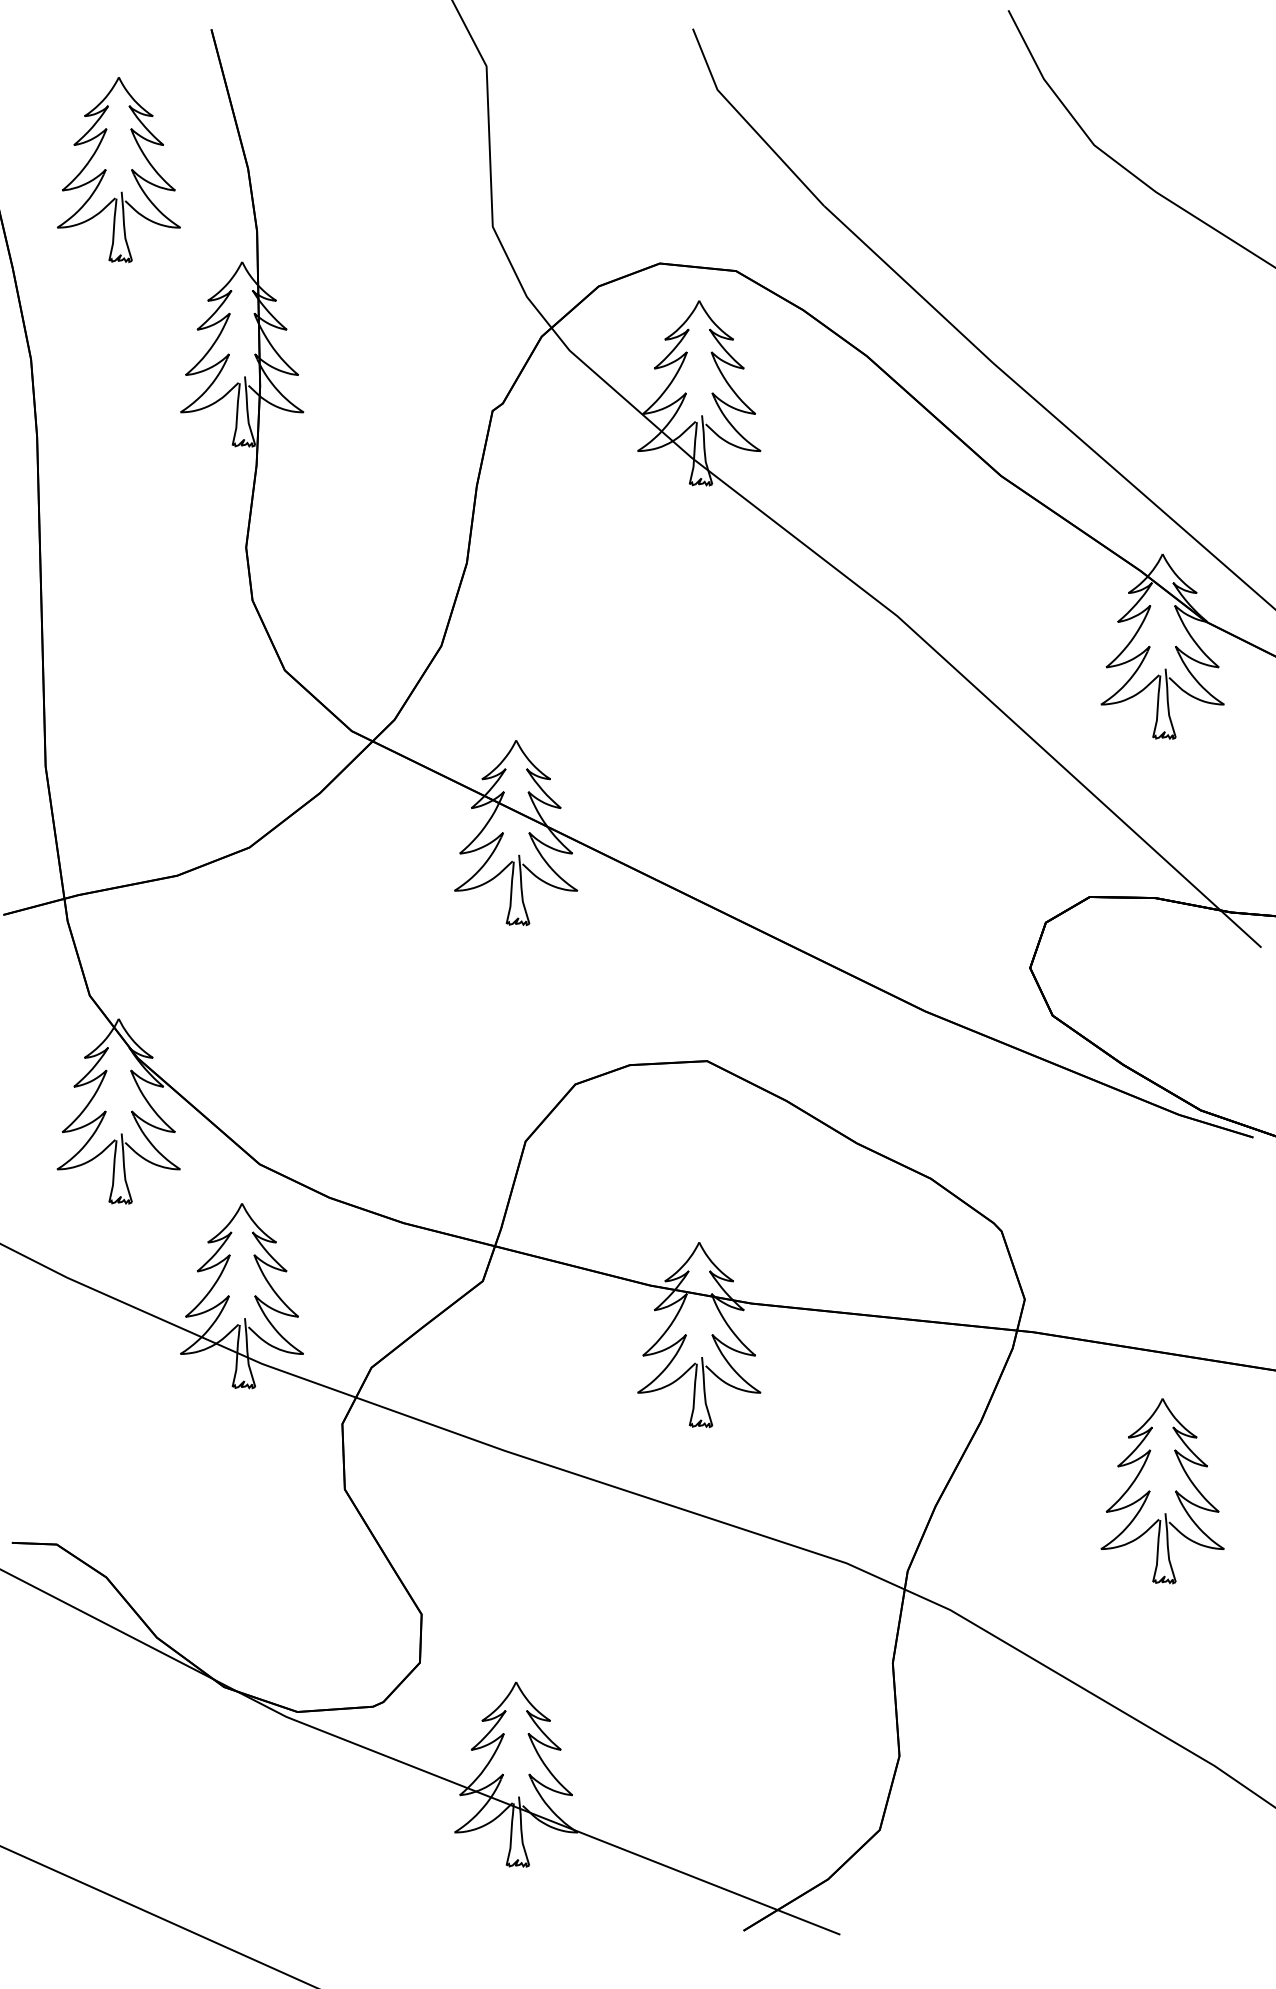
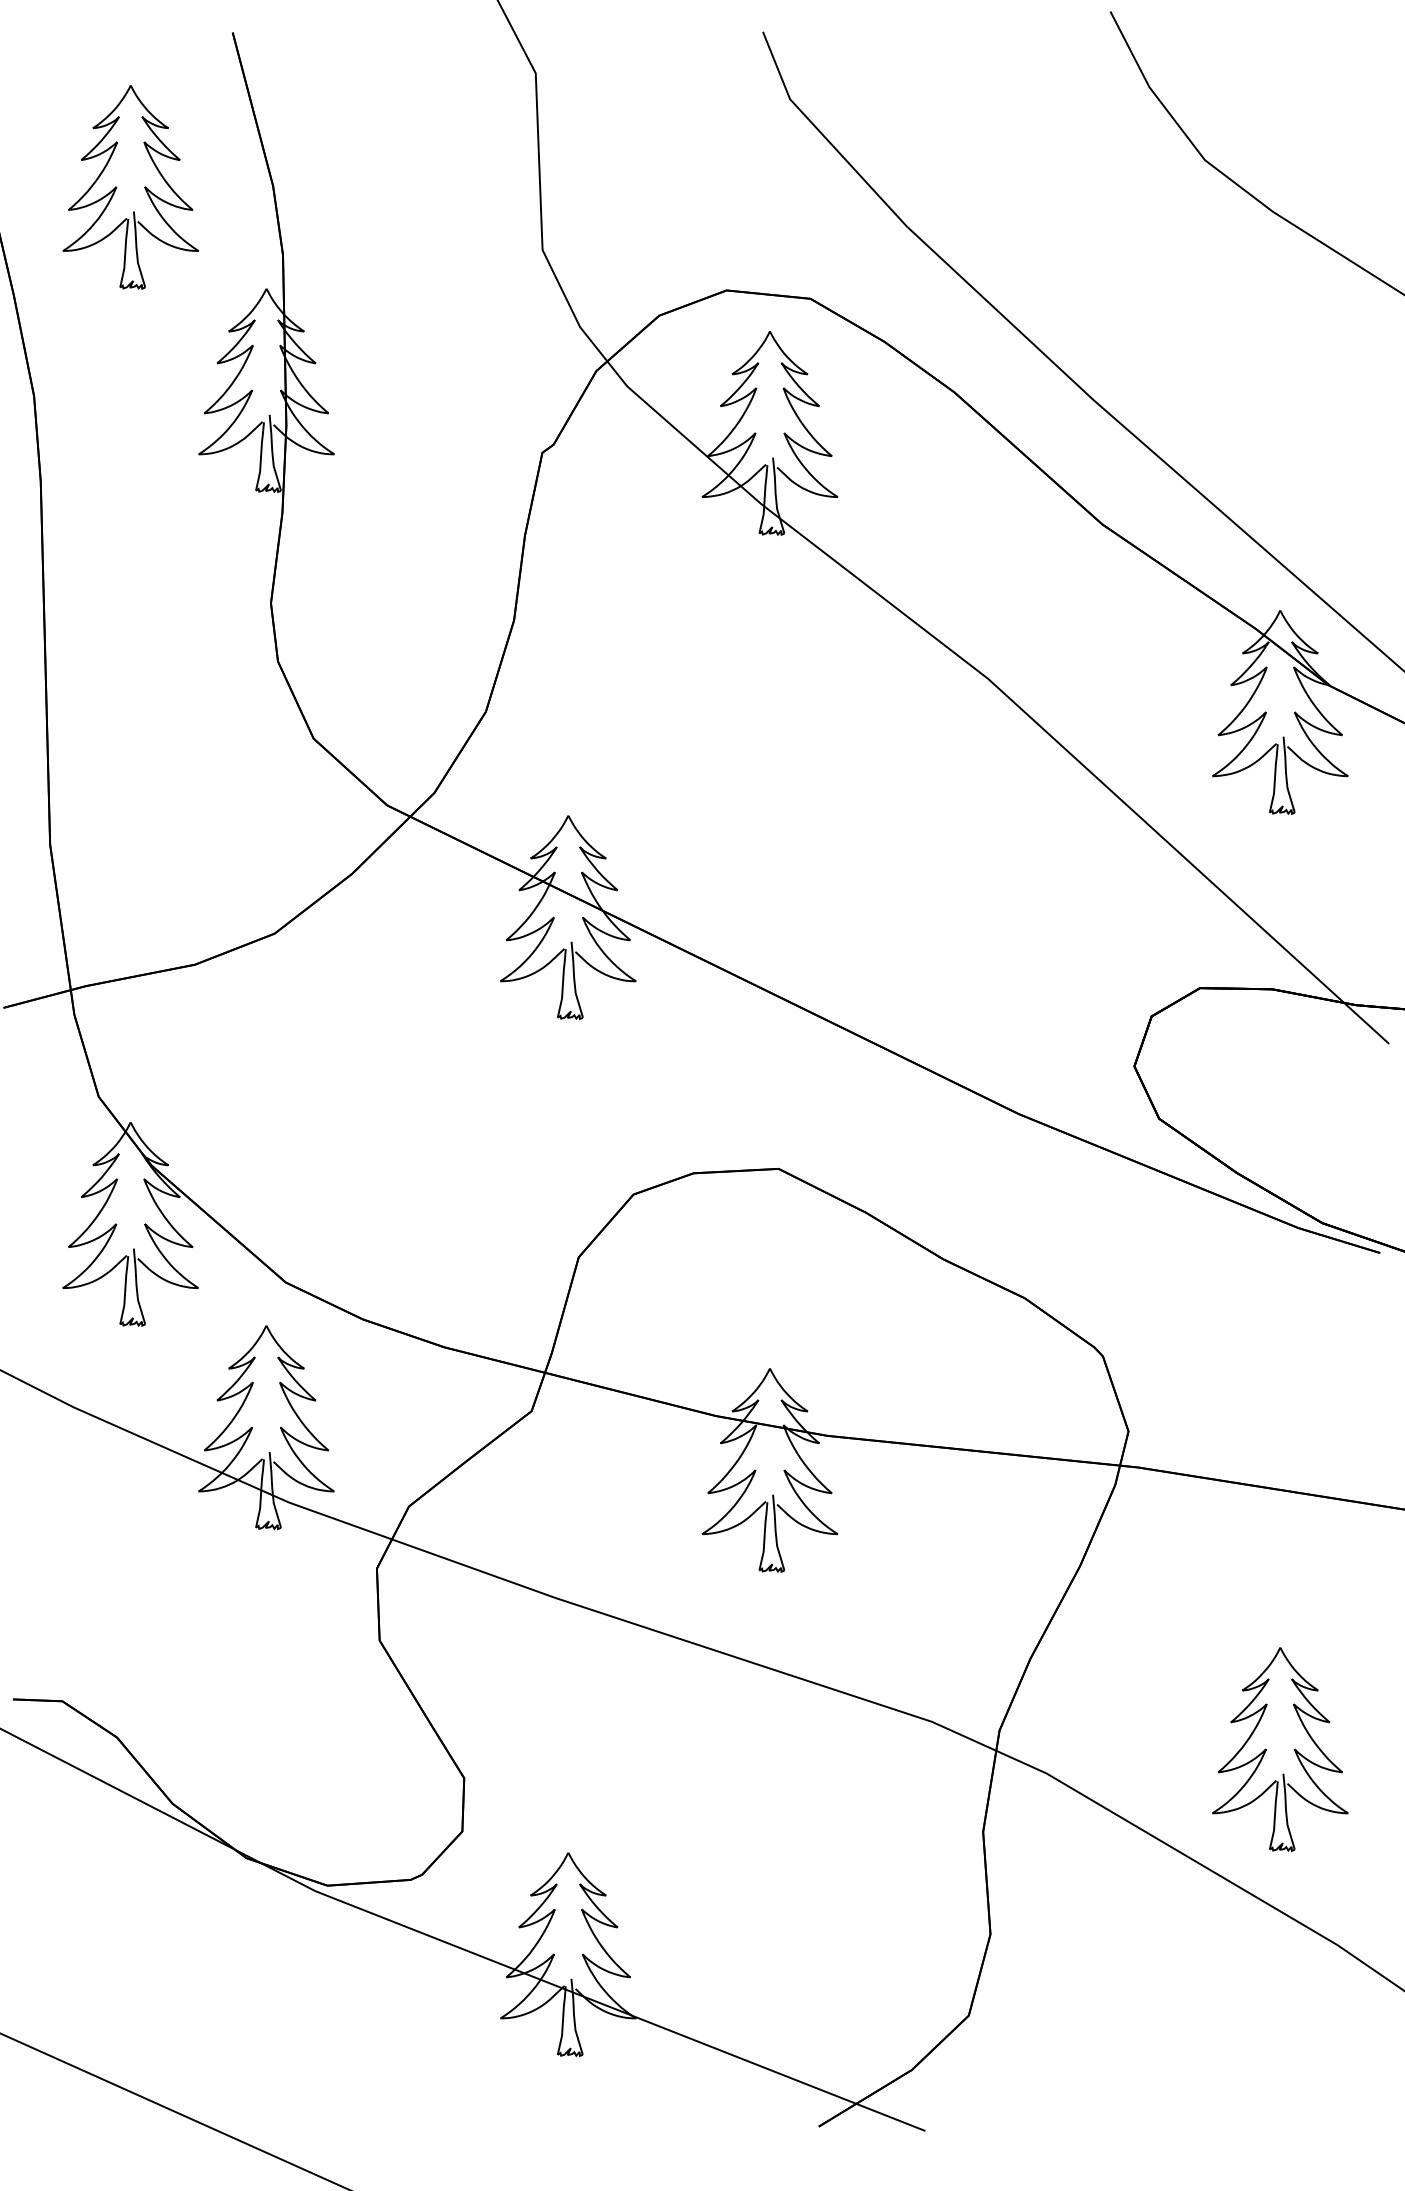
part: (1150, 1491) -> (1266, 1749), moved

